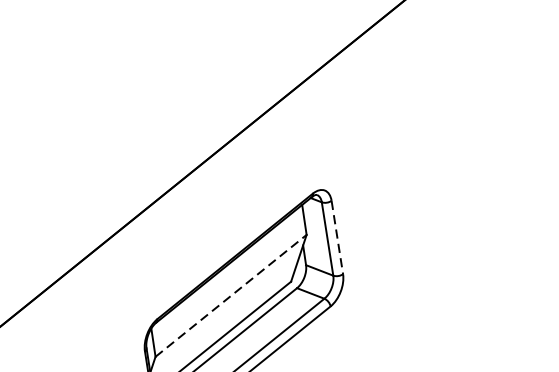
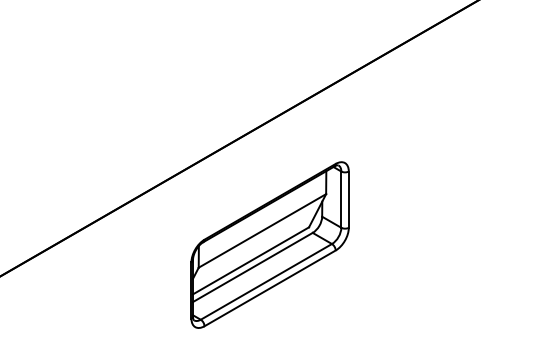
line: (337, 238) -> (348, 200), dashed -> solid
line: (231, 295) -> (262, 230), dashed -> solid

